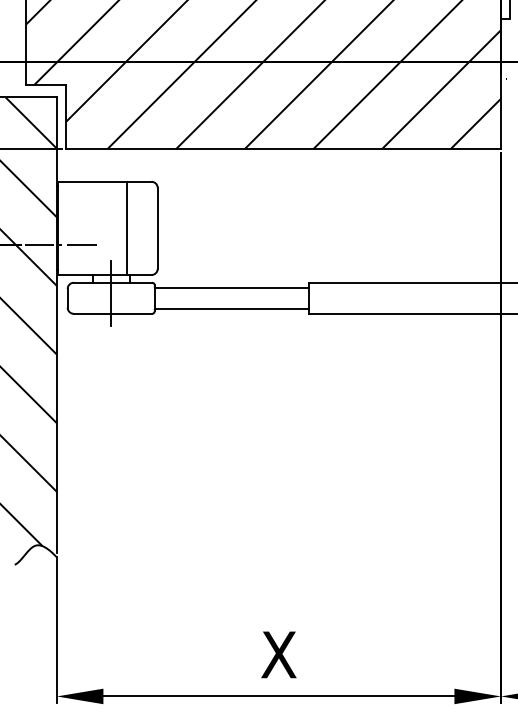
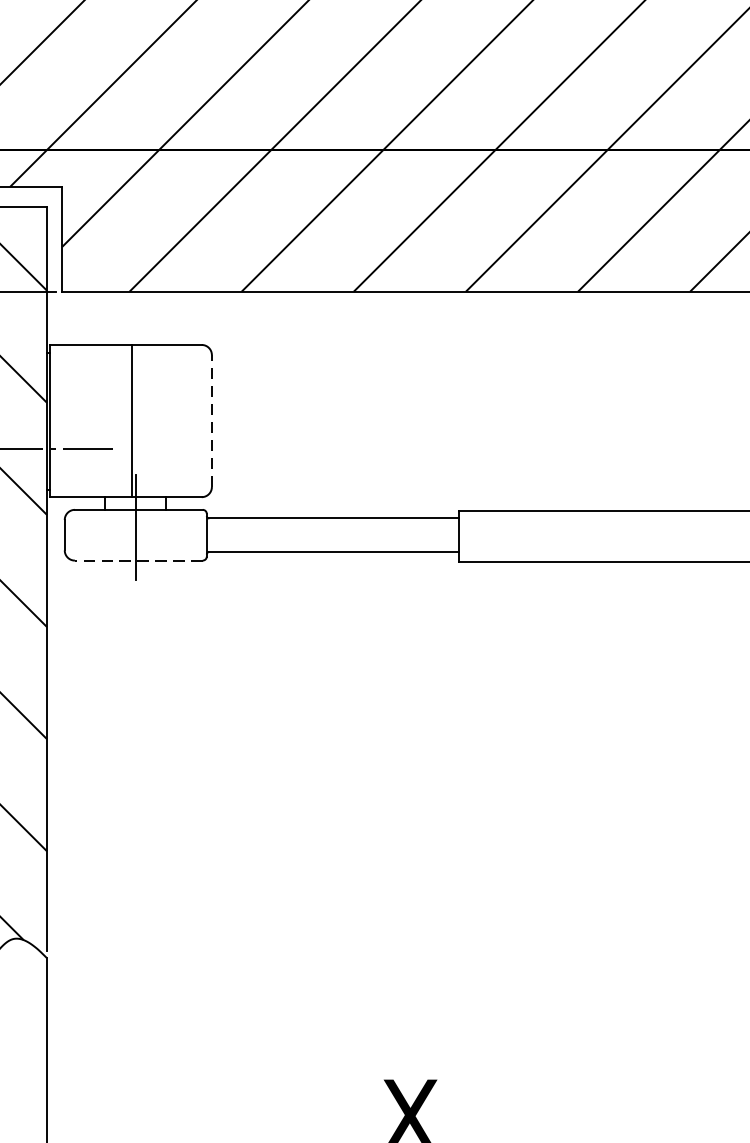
line: (157, 227) -> (211, 419), solid -> dashed
line: (126, 228) -> (131, 421), moved
line: (112, 313) -> (137, 560), solid -> dashed

